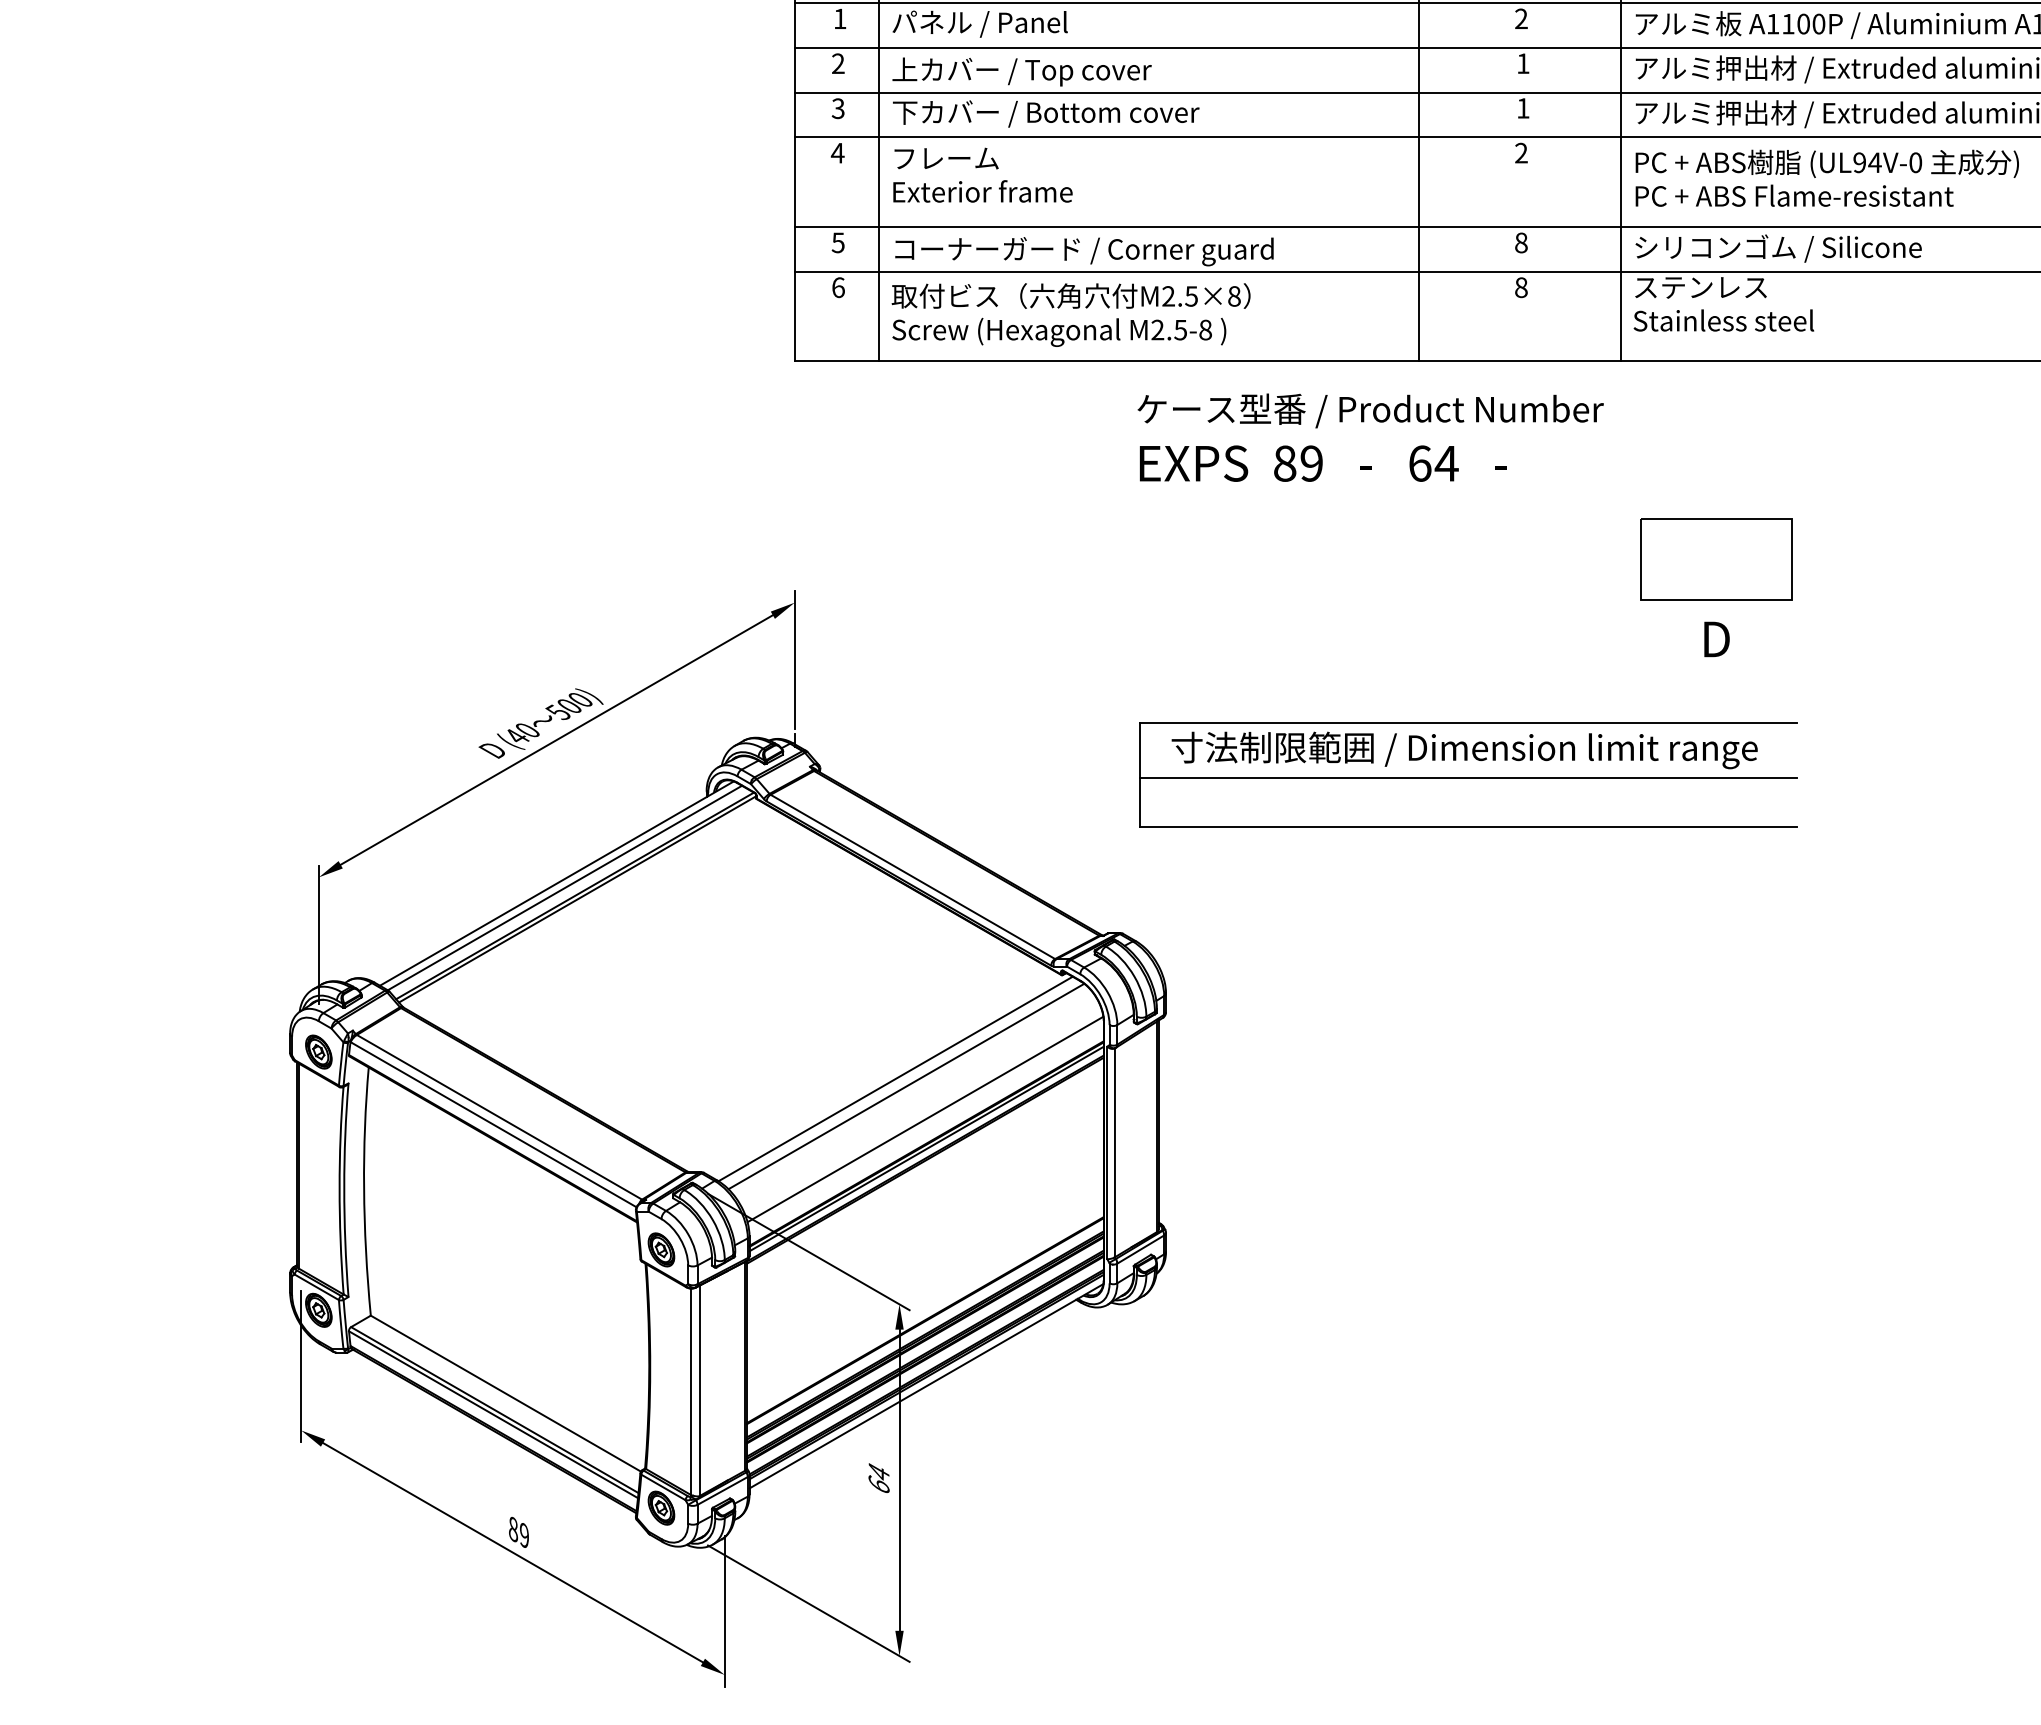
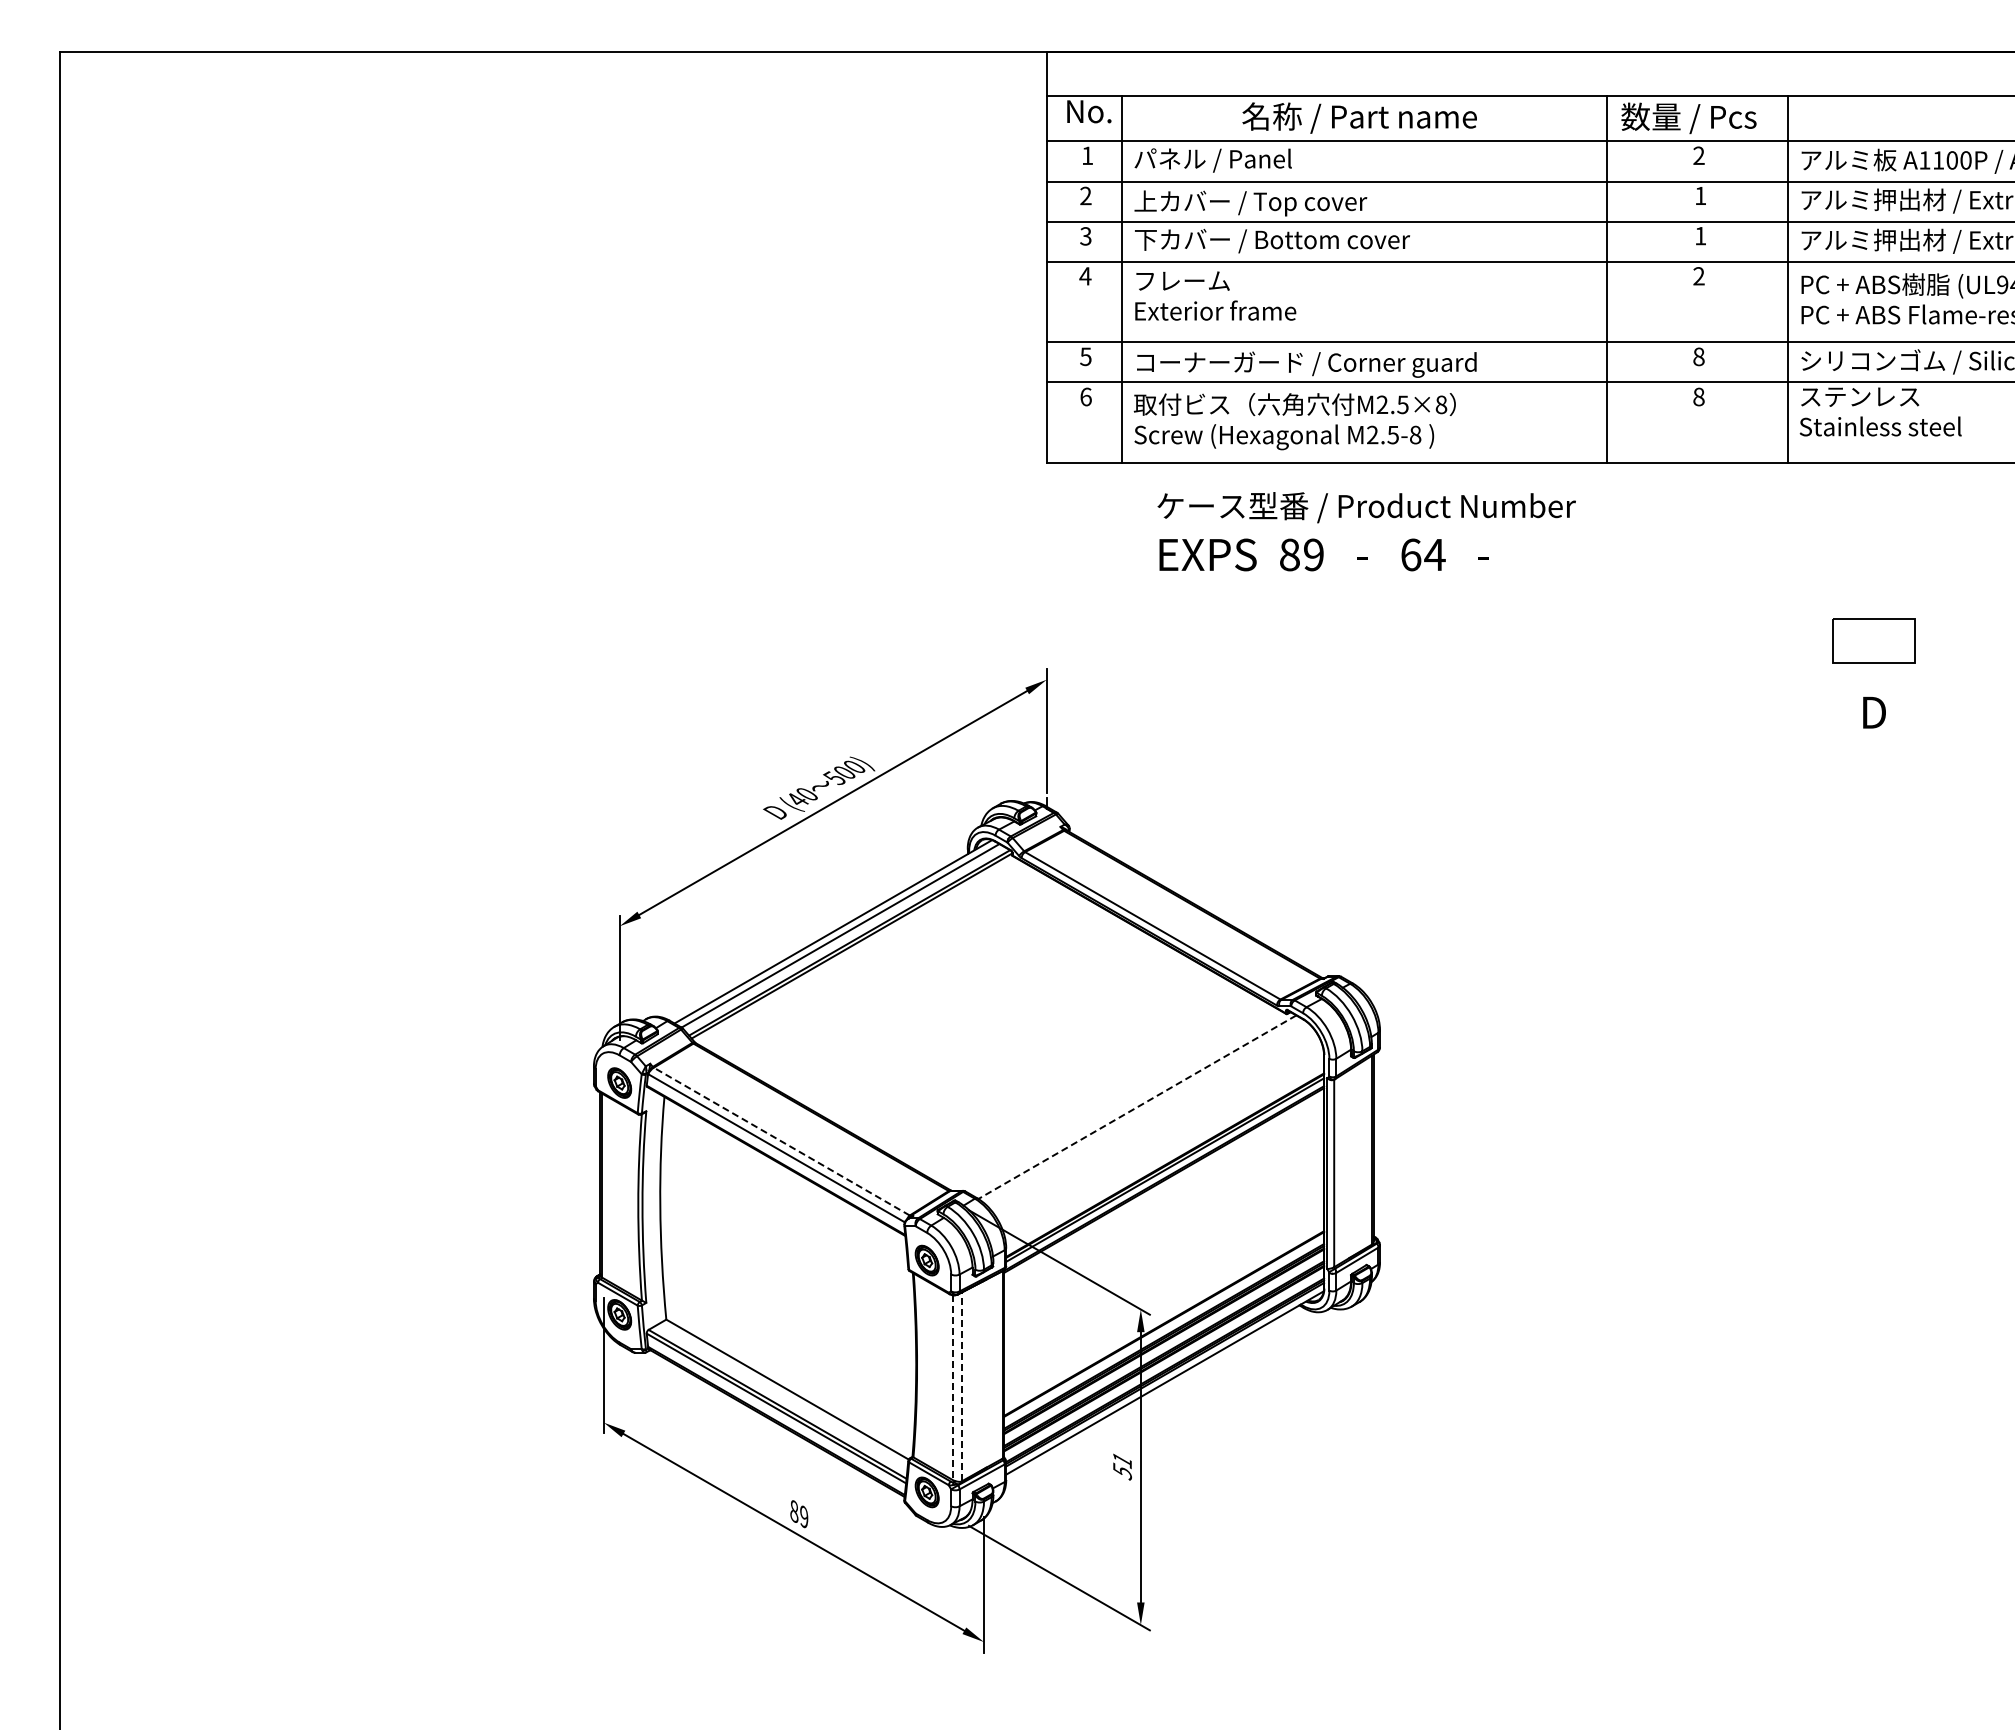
text: (1370, 437) -> (1366, 531), moved
part: (1715, 558) -> (1873, 640), size x0.6
part: (1468, 775) -> (1651, 834), removed
line: (895, 1079) -> (1137, 1107), solid -> dashed
line: (905, 1085) -> (1146, 1113), removed
line: (499, 1117) -> (781, 1141), solid -> dashed
line: (924, 1119) -> (1163, 1143), removed
line: (699, 1390) -> (961, 1386), solid -> dashed
line: (690, 1391) -> (953, 1387), solid -> dashed
text: (879, 1479) -> (1122, 1466), 64 -> 51

